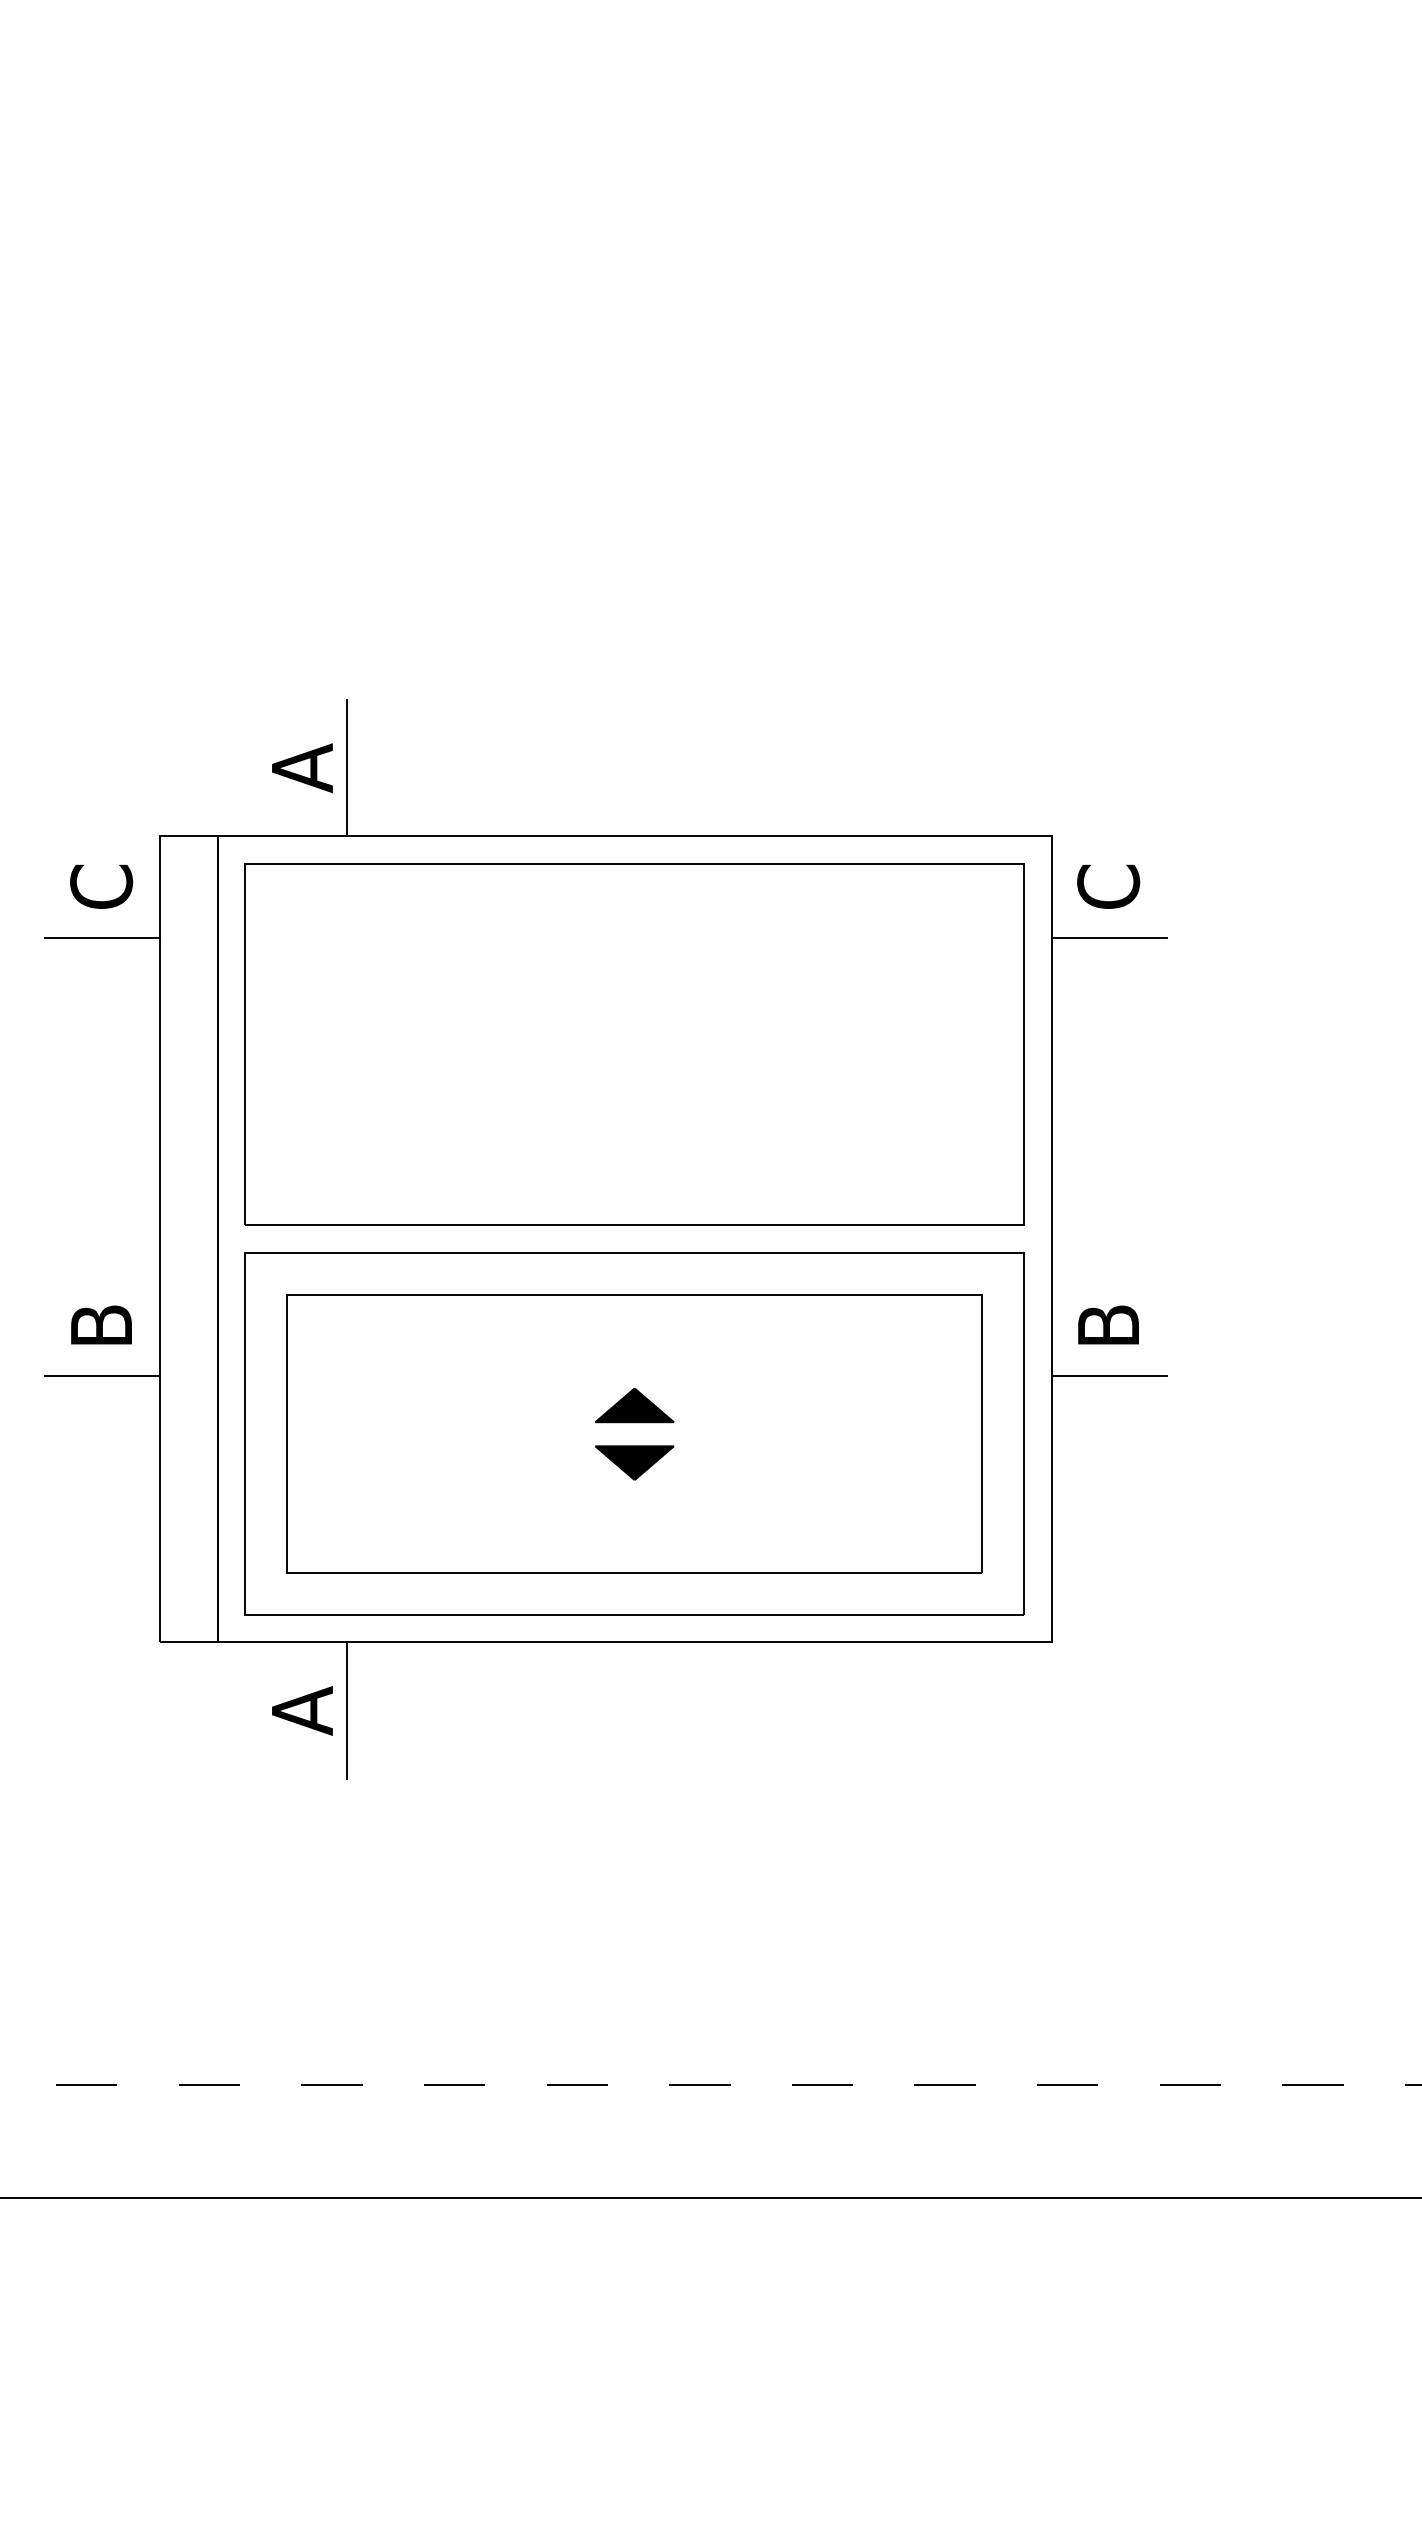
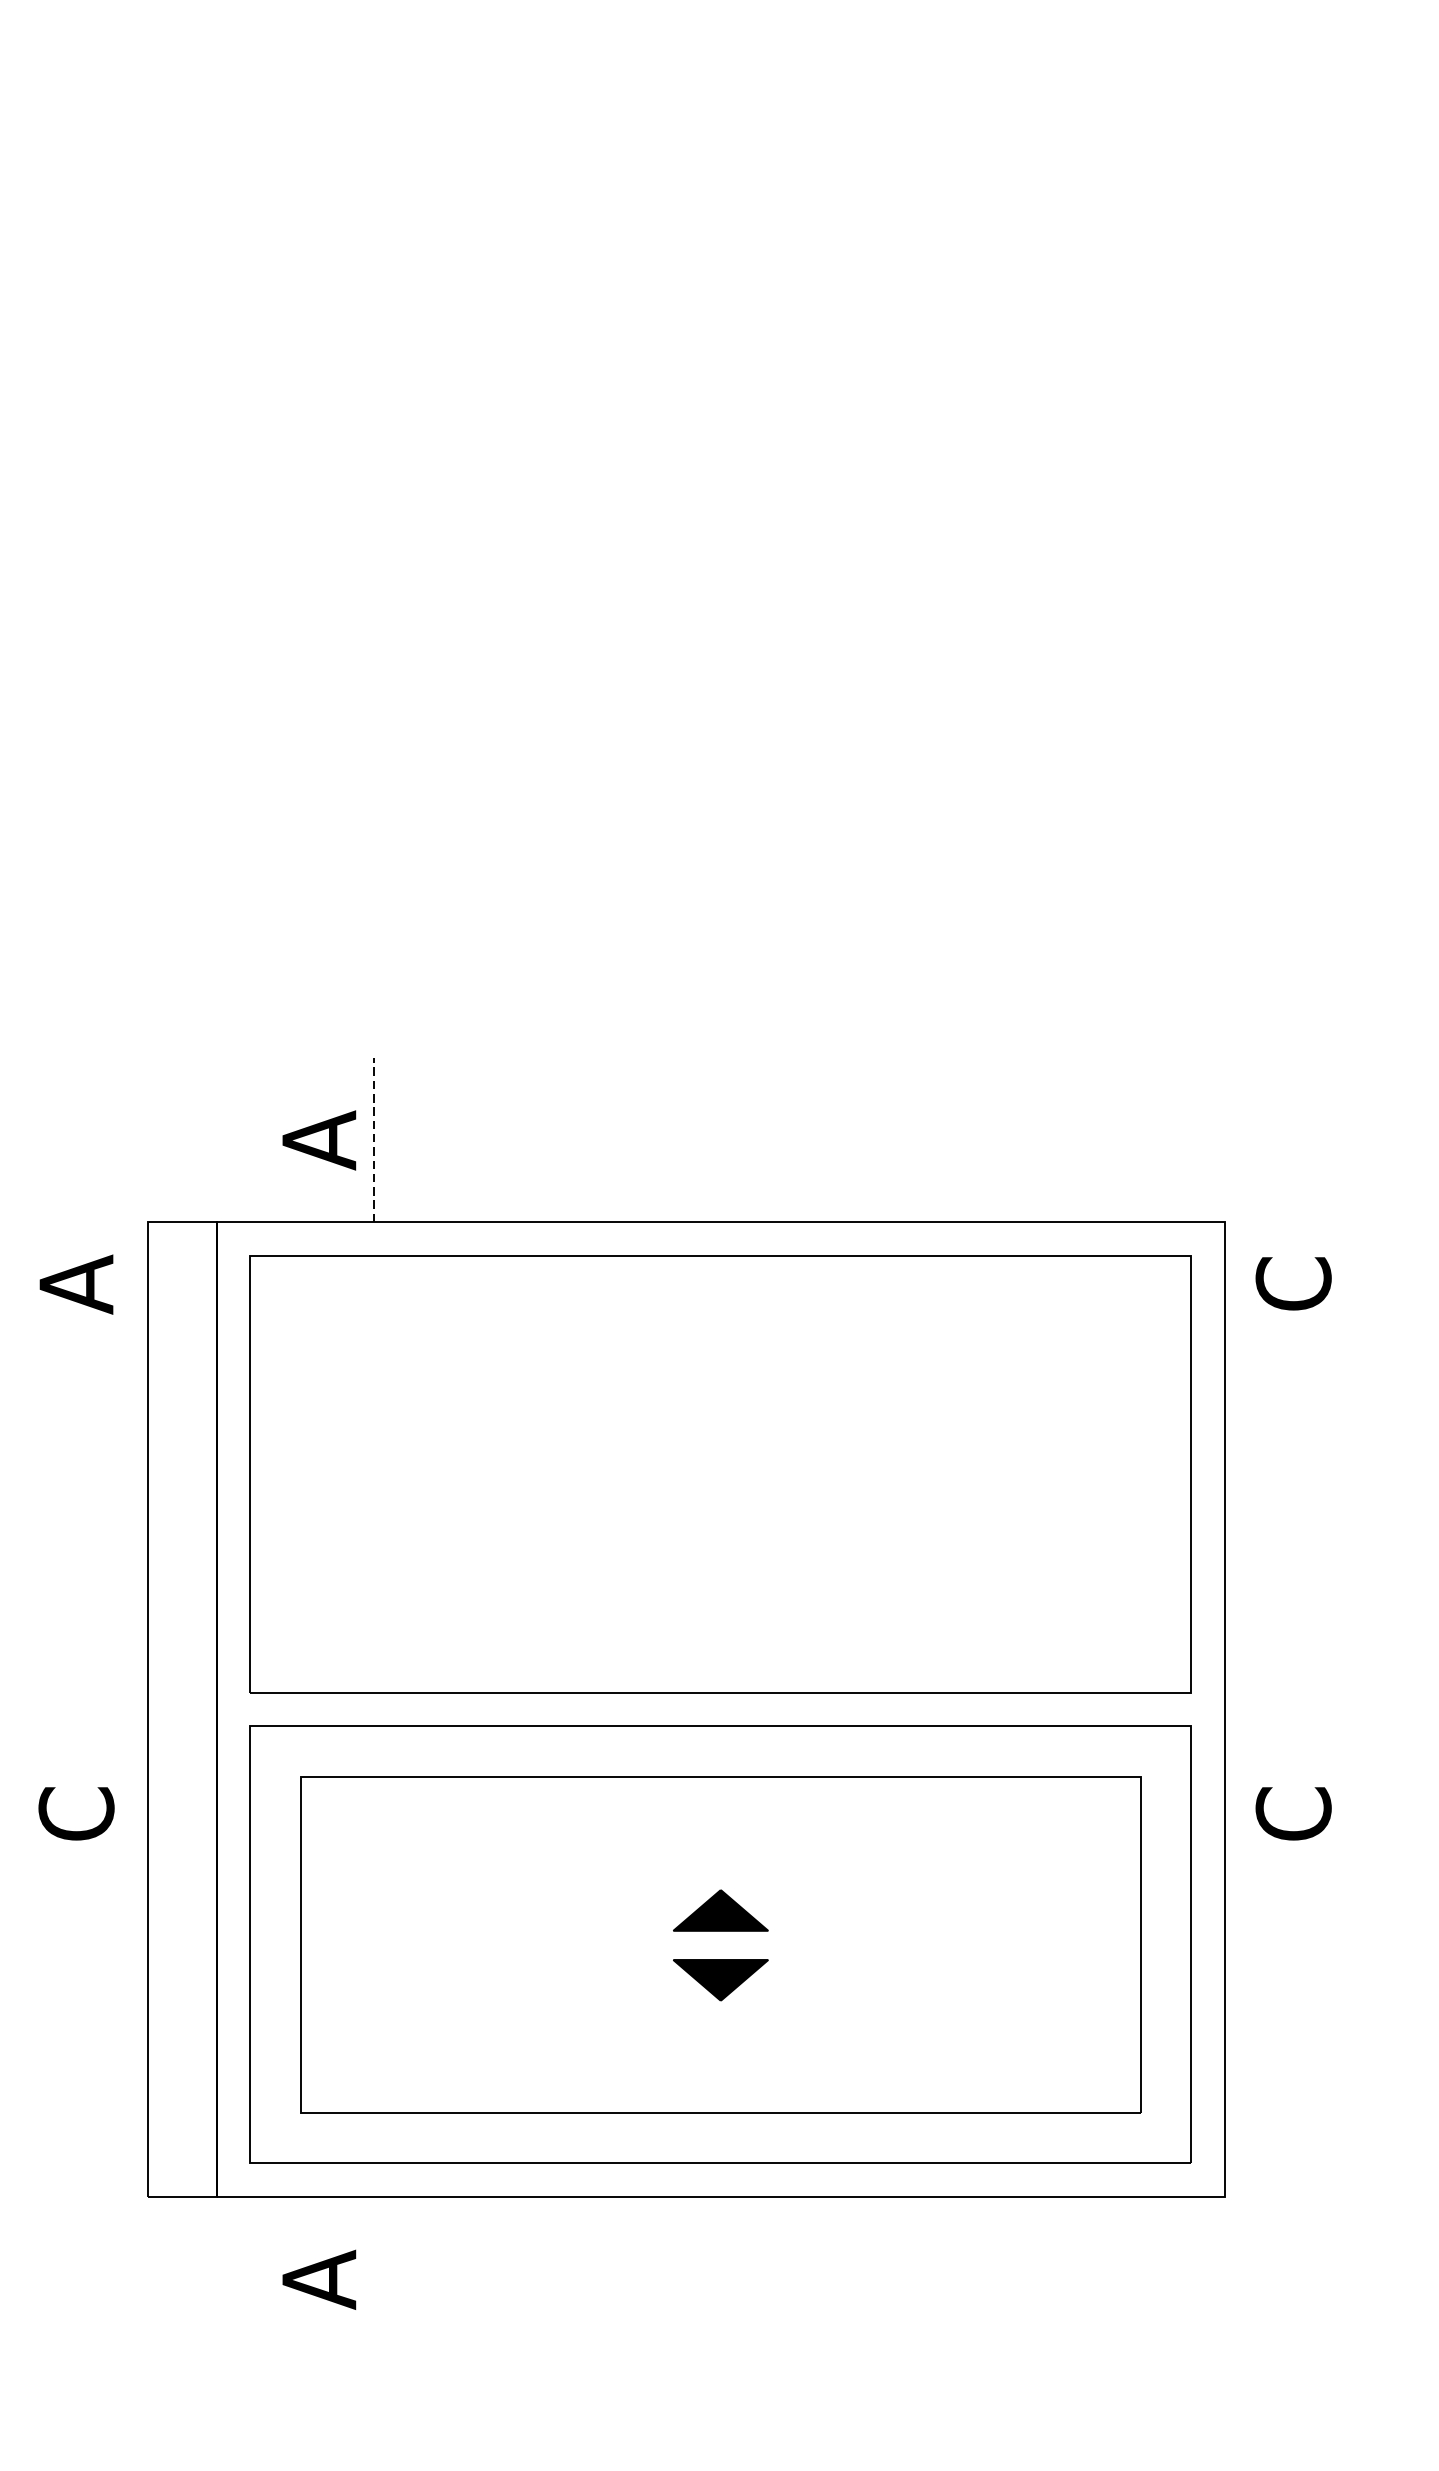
line: (347, 767) -> (373, 1139), solid -> dashed
text: (101, 887) -> (76, 1284), C -> A
line: (102, 937) -> (77, 1345), removed
line: (1109, 937) -> (1294, 1345), removed
text: (101, 1325) -> (76, 1813), B -> C
text: (1108, 1325) -> (1293, 1813), B -> C
line: (102, 1376) -> (77, 1875), removed
line: (1109, 1376) -> (1294, 1875), removed
line: (347, 1710) -> (373, 2279), removed

